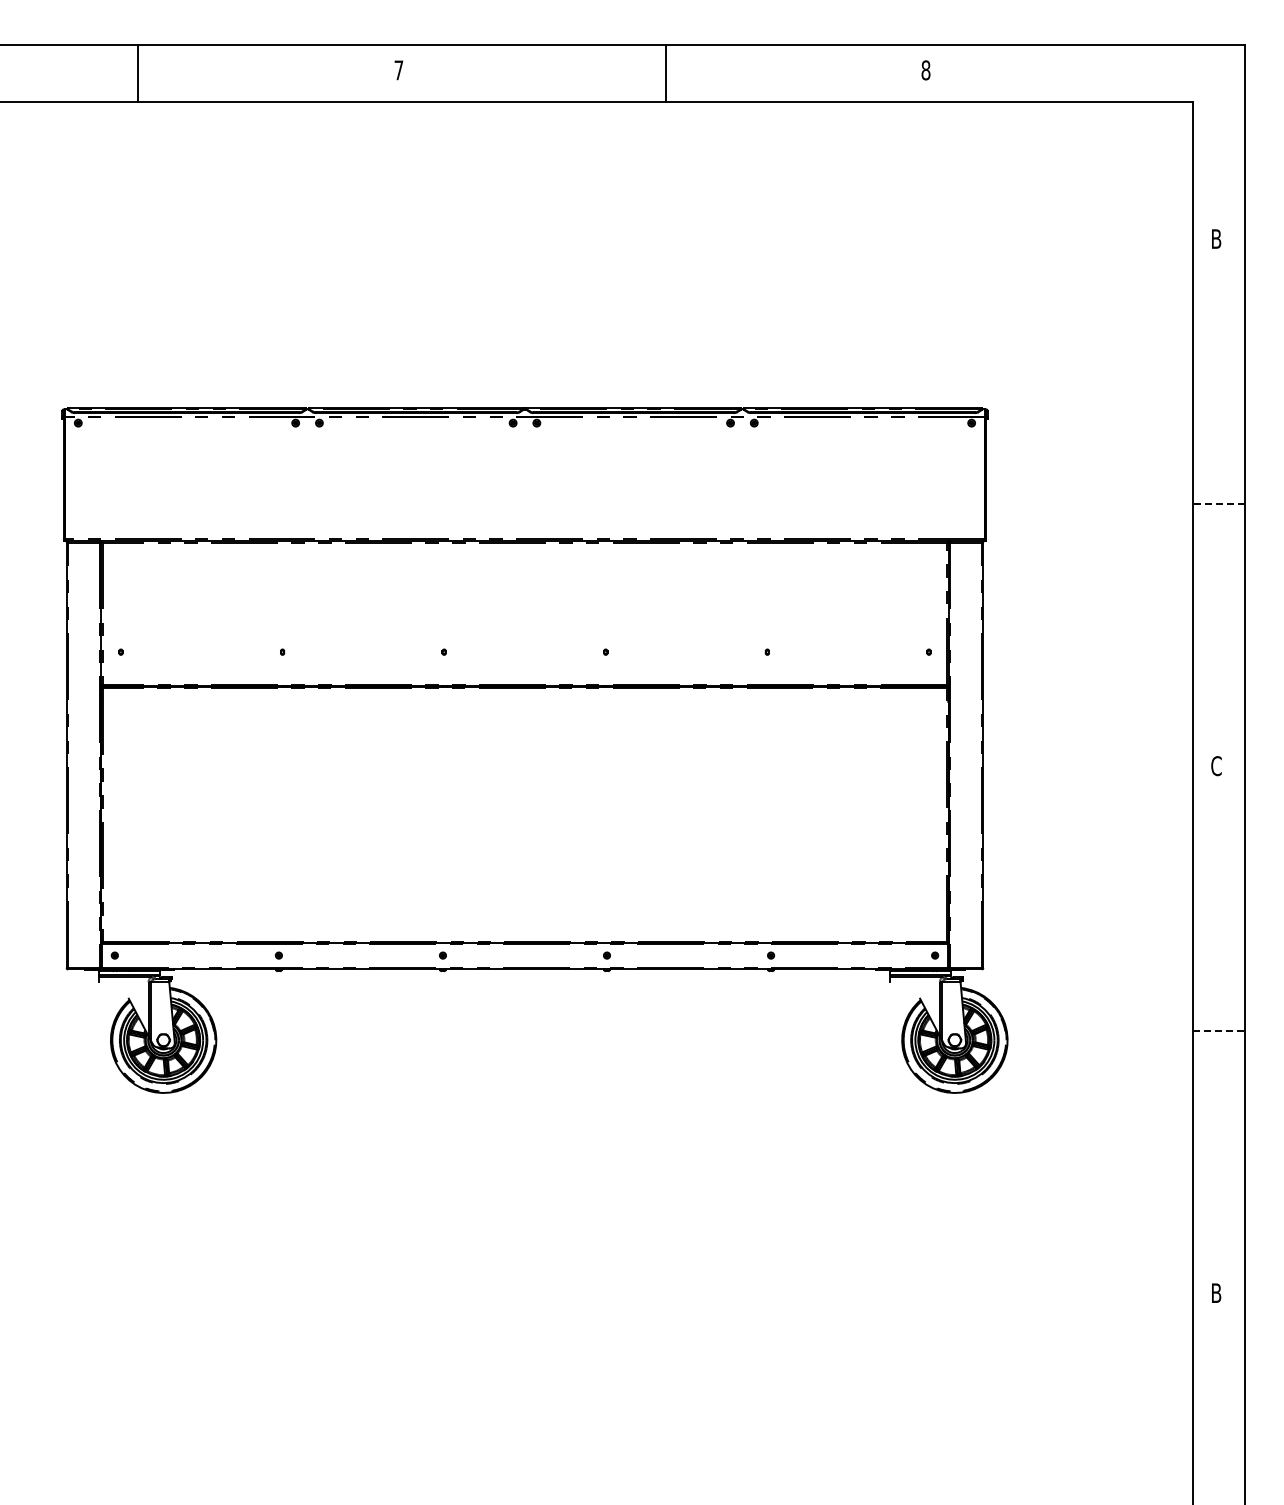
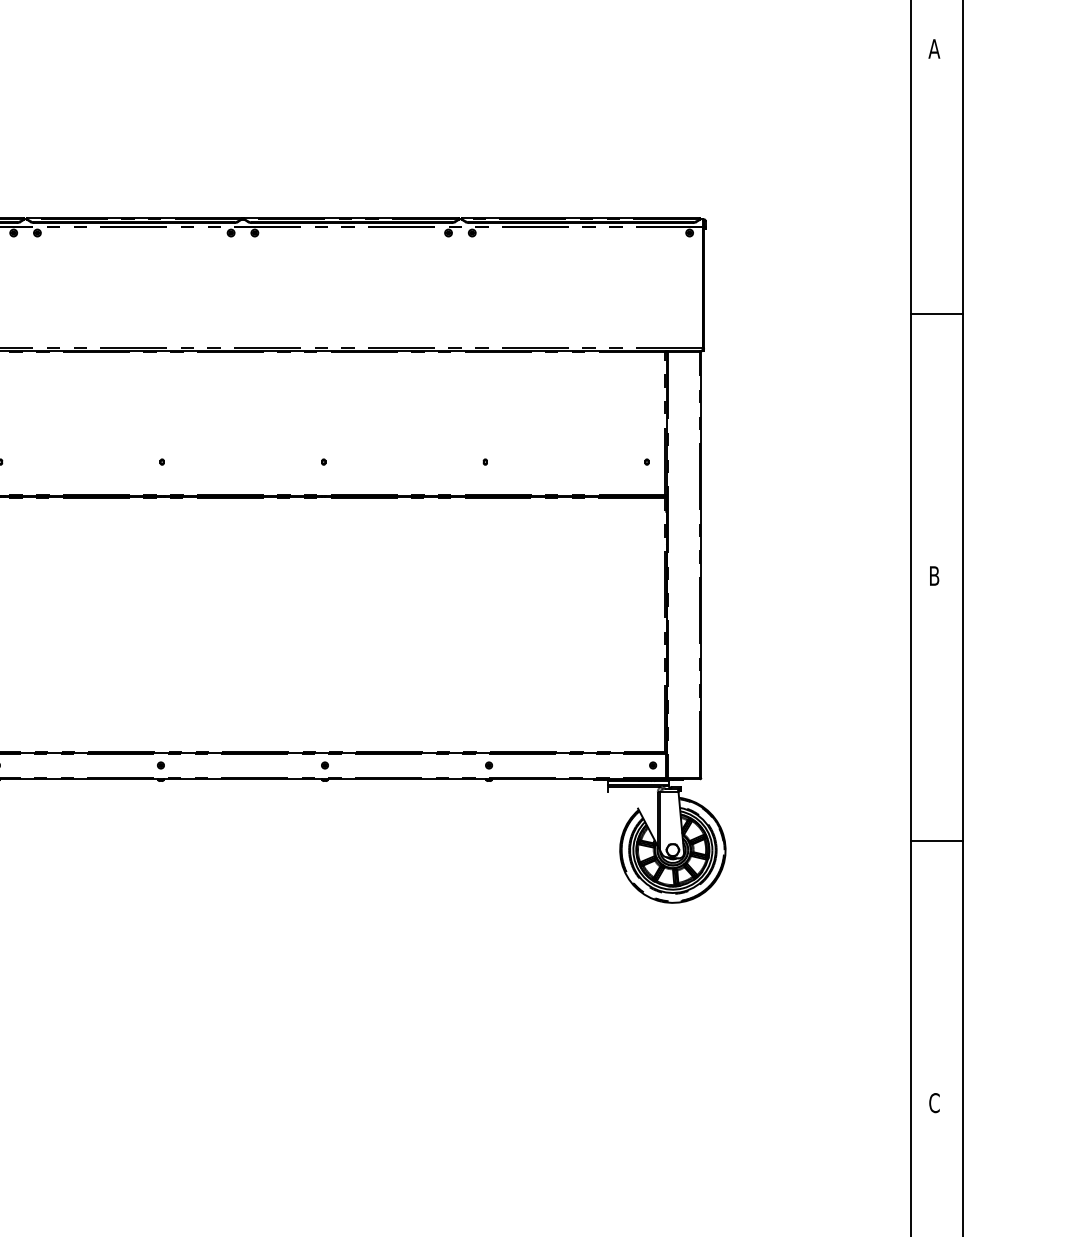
text: (1216, 238) -> (934, 48), B -> A
line: (1218, 503) -> (936, 313), dashed -> solid
text: (1216, 766) -> (934, 576), C -> B
line: (1219, 1030) -> (937, 840), dashed -> solid
text: (1216, 1293) -> (934, 1103), B -> C

